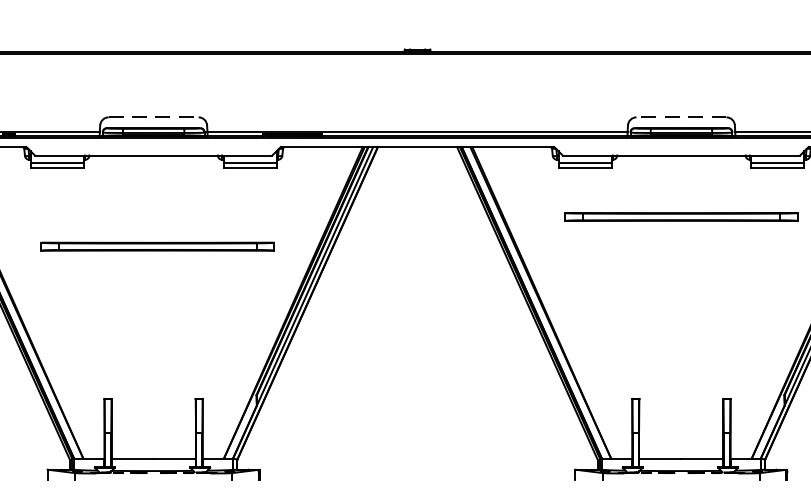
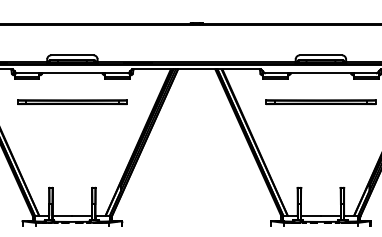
line: (153, 117) -> (72, 55), dashed -> solid
line: (680, 117) -> (320, 55), dashed -> solid
part: (158, 245) -> (72, 101), moved

